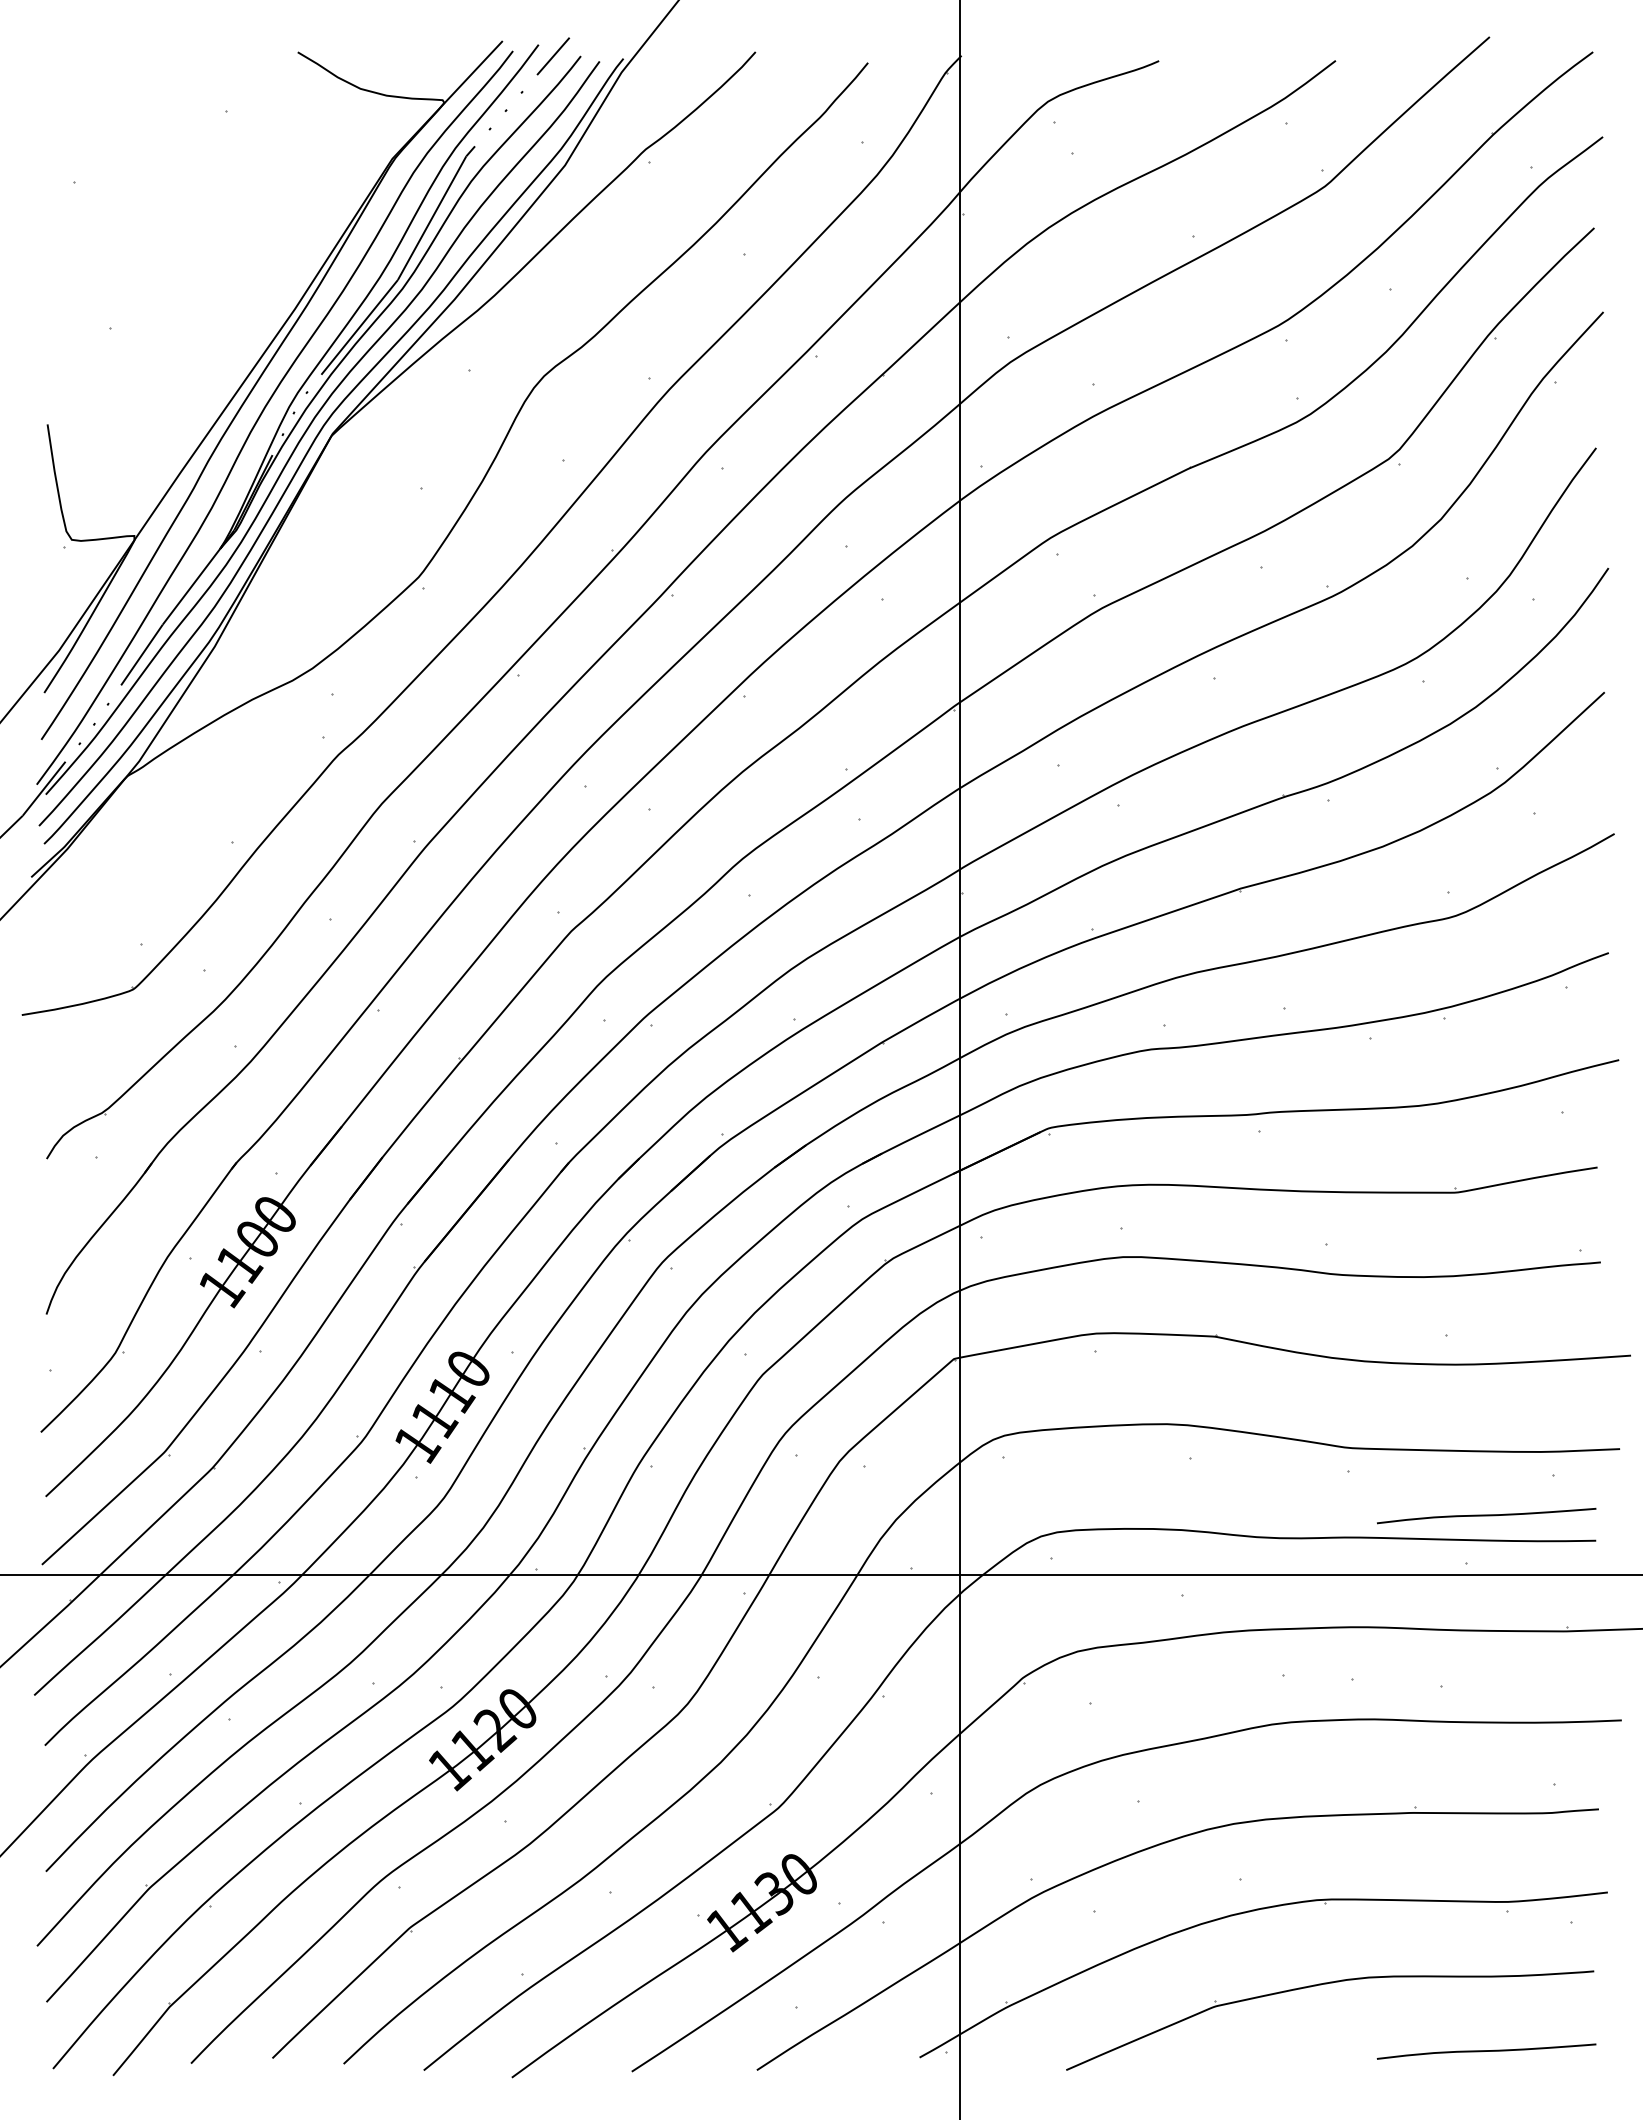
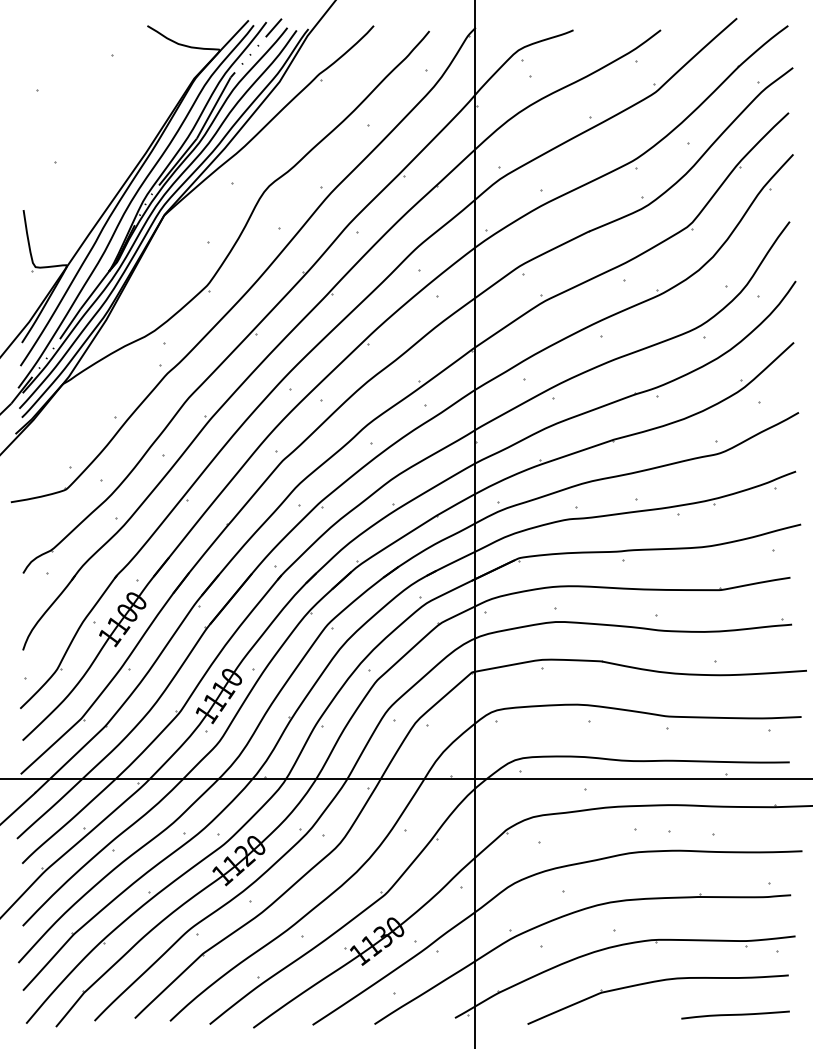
curve: (1486, 1514) -> (735, 749), removed

